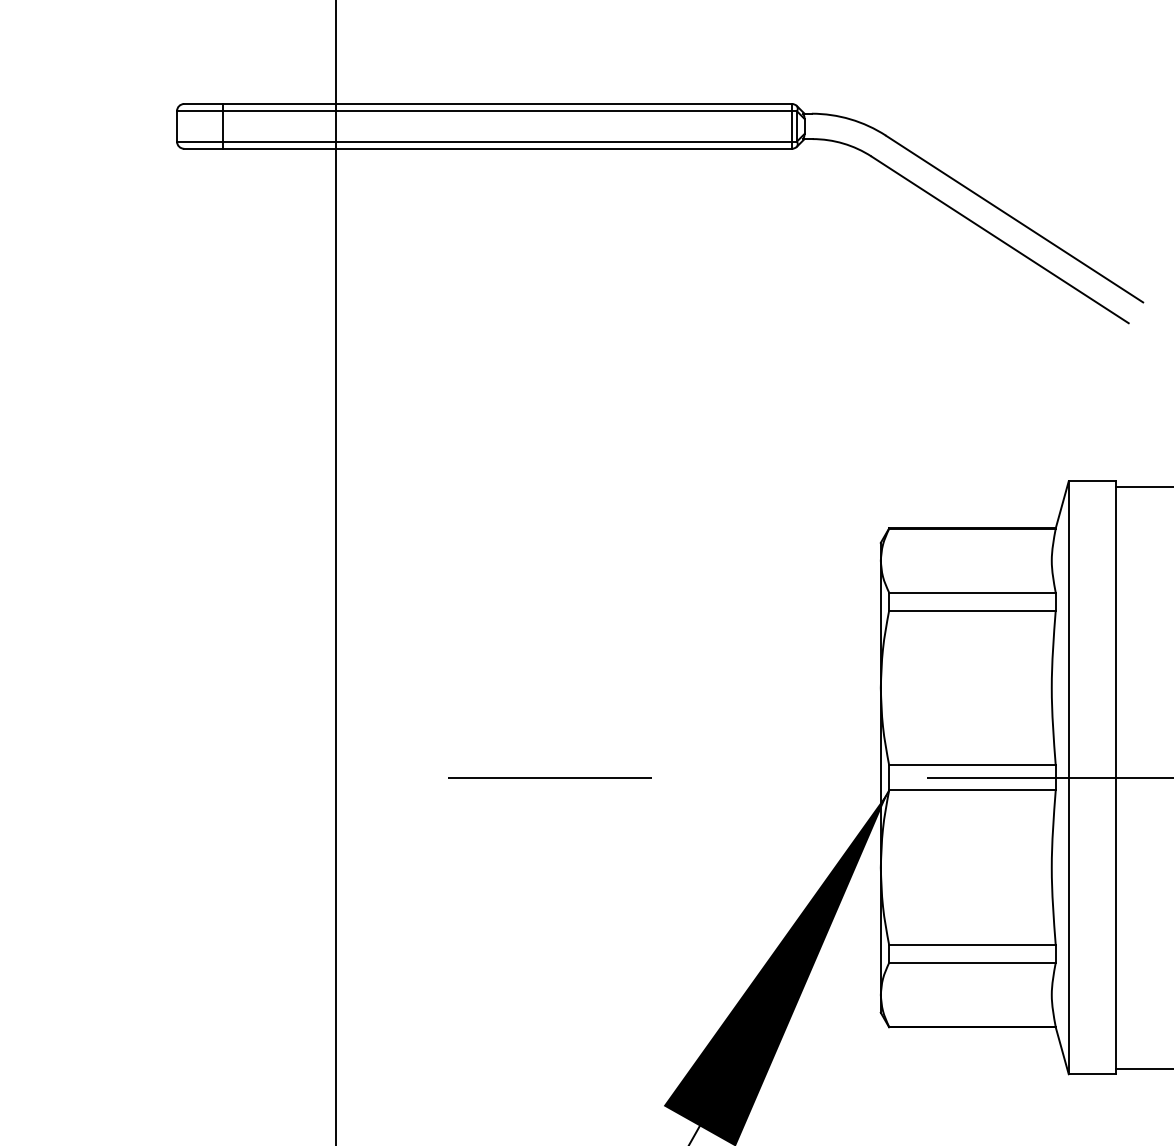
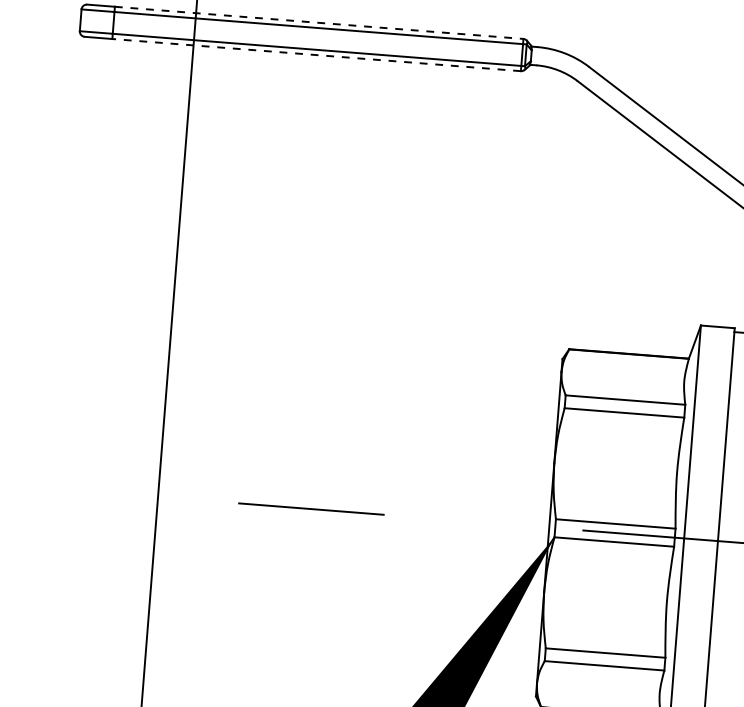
line: (507, 103) -> (319, 22), solid -> dashed
line: (507, 148) -> (316, 54), solid -> dashed

